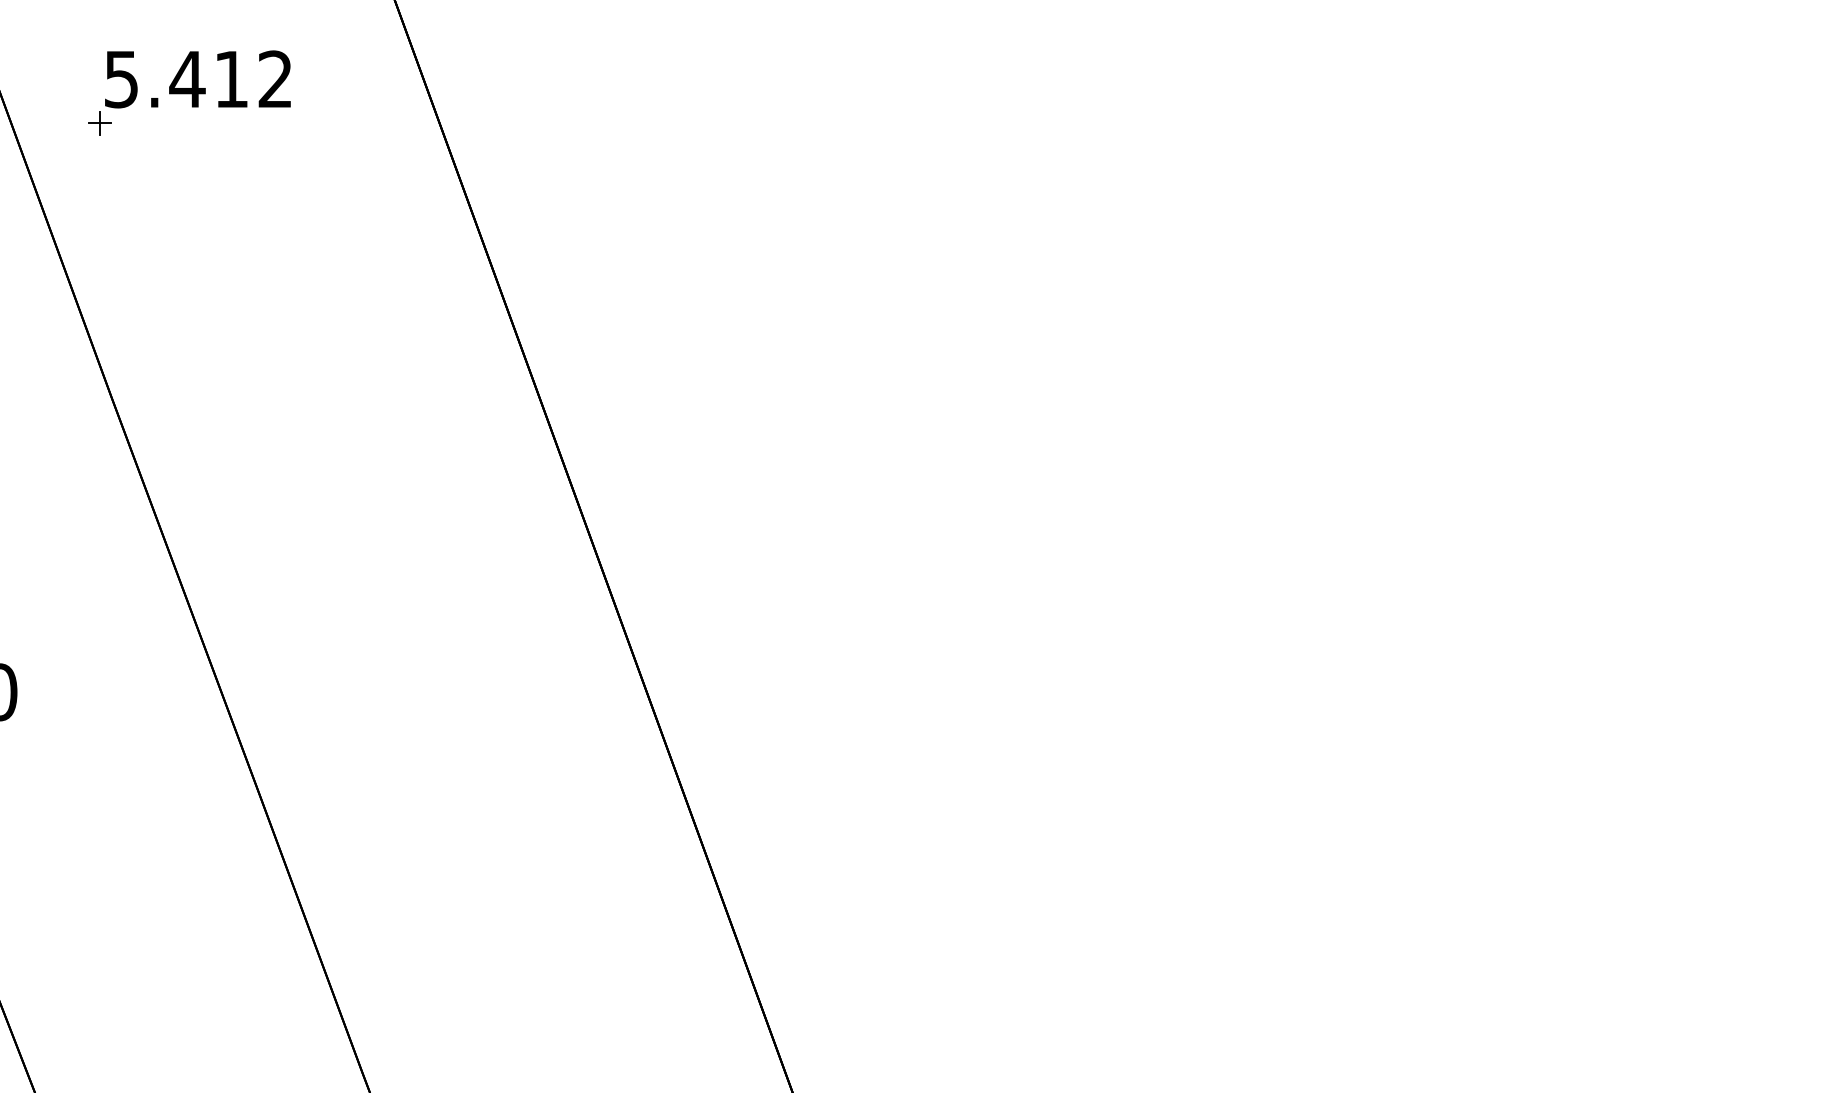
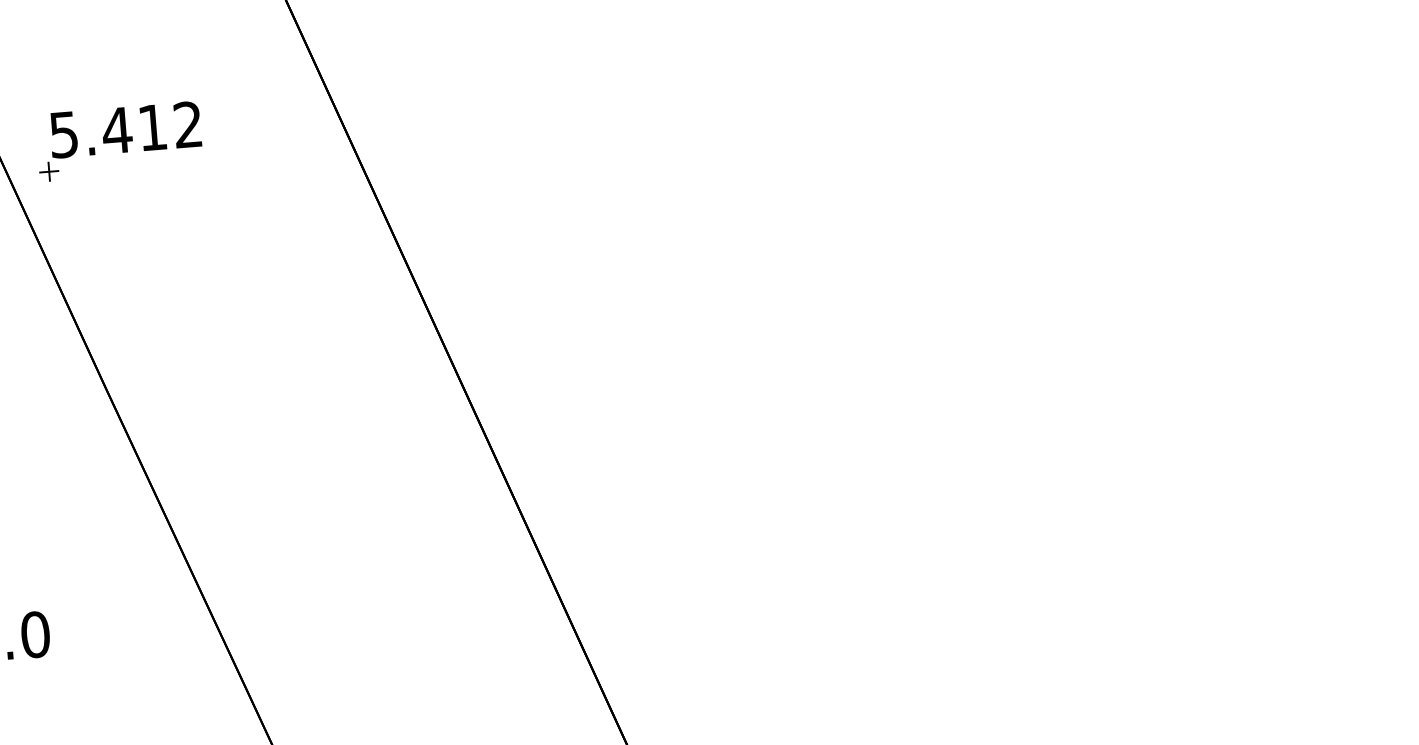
part: (189, 92) -> (119, 140), moved

